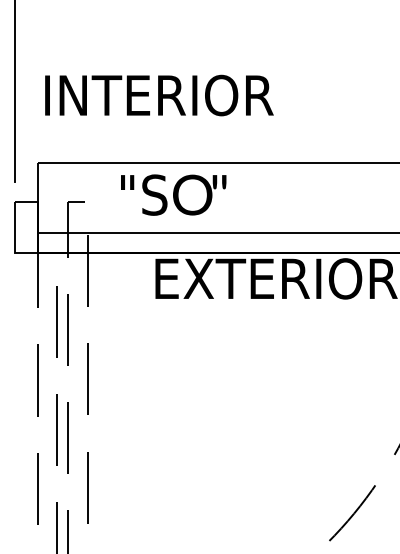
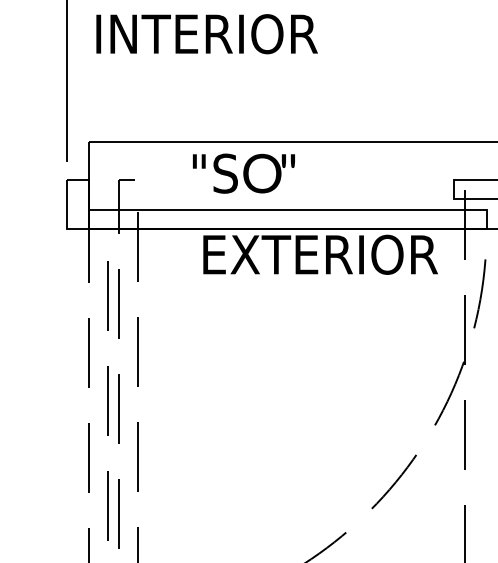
text: (158, 95) -> (206, 34), moved
text: (173, 194) -> (243, 173), moved

